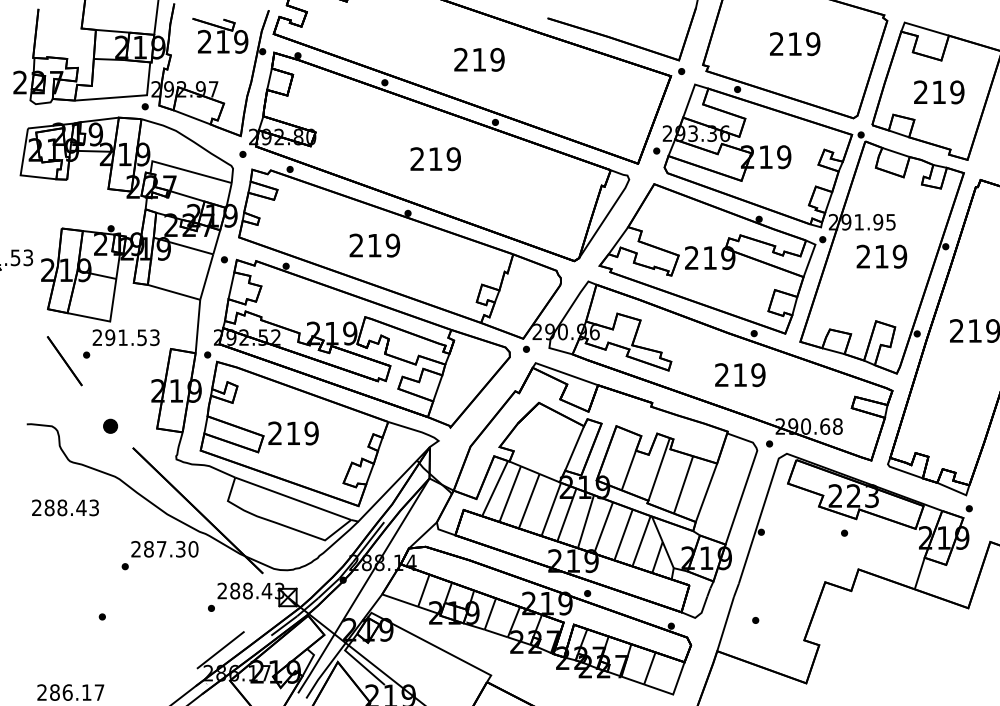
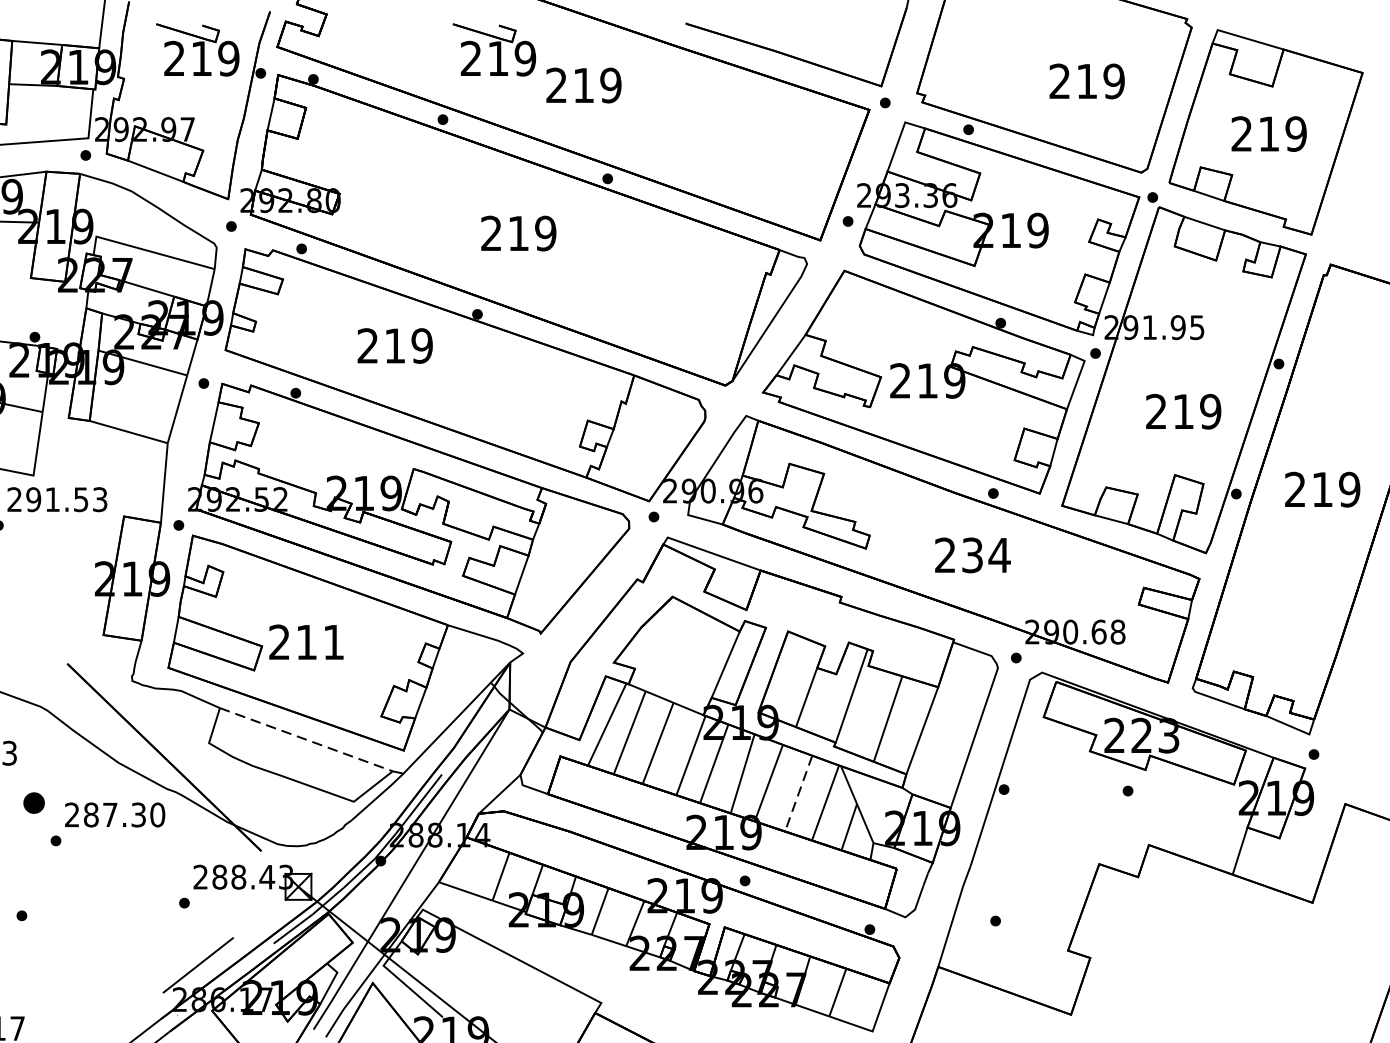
part: (419, 35) -> (494, 49), added
text: (795, 44) -> (1087, 82), moved
text: (374, 245) -> (394, 345), moved
text: (881, 256) -> (1183, 411), moved
text: (749, 375) -> (986, 555), 219 -> 234
part: (110, 425) -> (34, 801), moved
text: (311, 433) -> (333, 642), 219 -> 211
line: (293, 498) -> (306, 739), solid -> dashed
line: (623, 535) -> (798, 794), solid -> dashed

